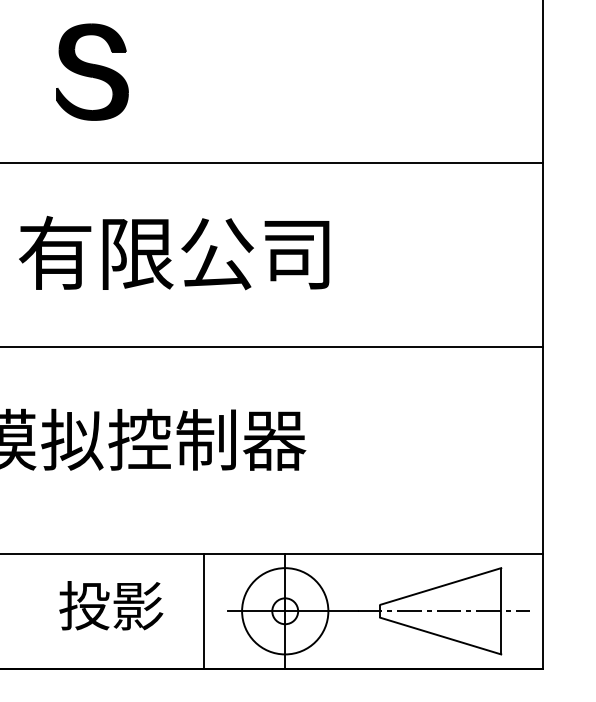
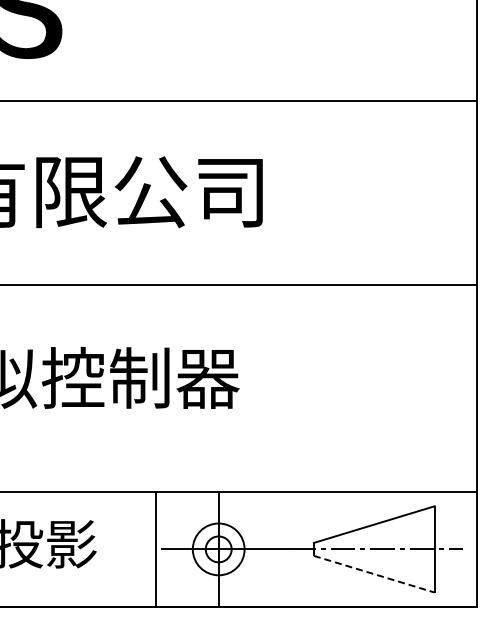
line: (204, 610) -> (155, 548), moved
circle: (285, 611) -> (218, 549), size x0.6
line: (441, 636) -> (374, 574), solid -> dashed

